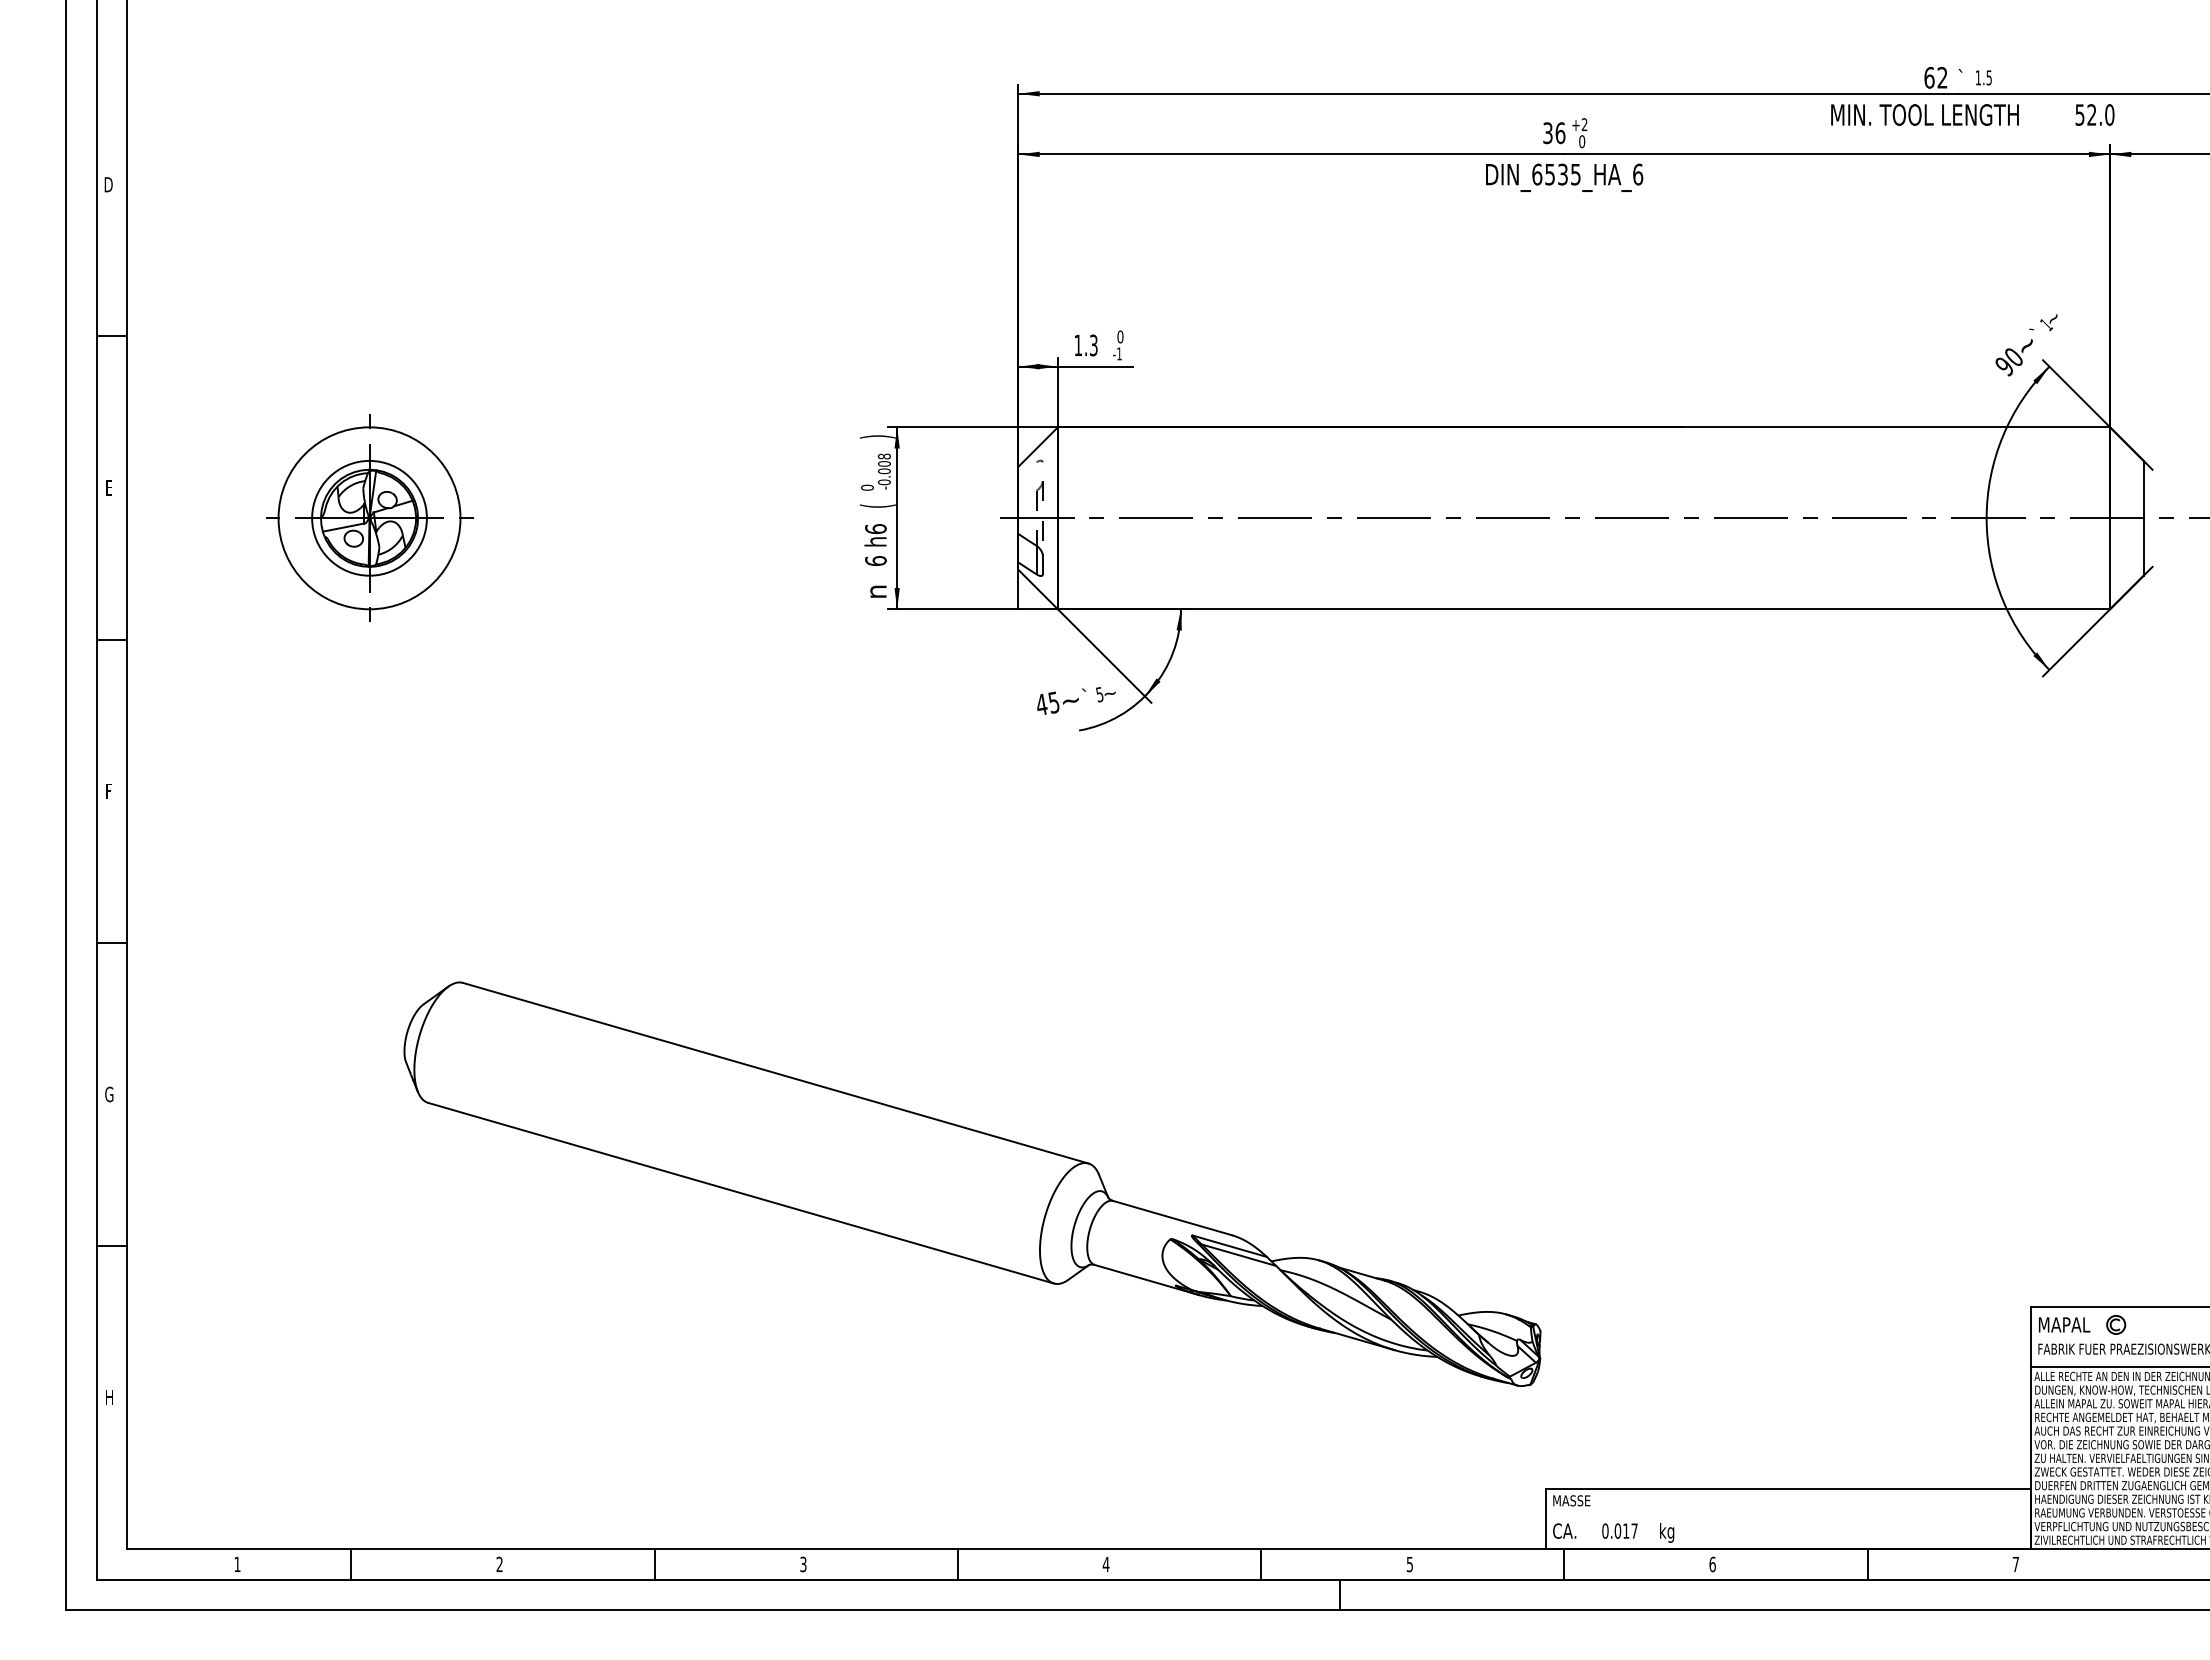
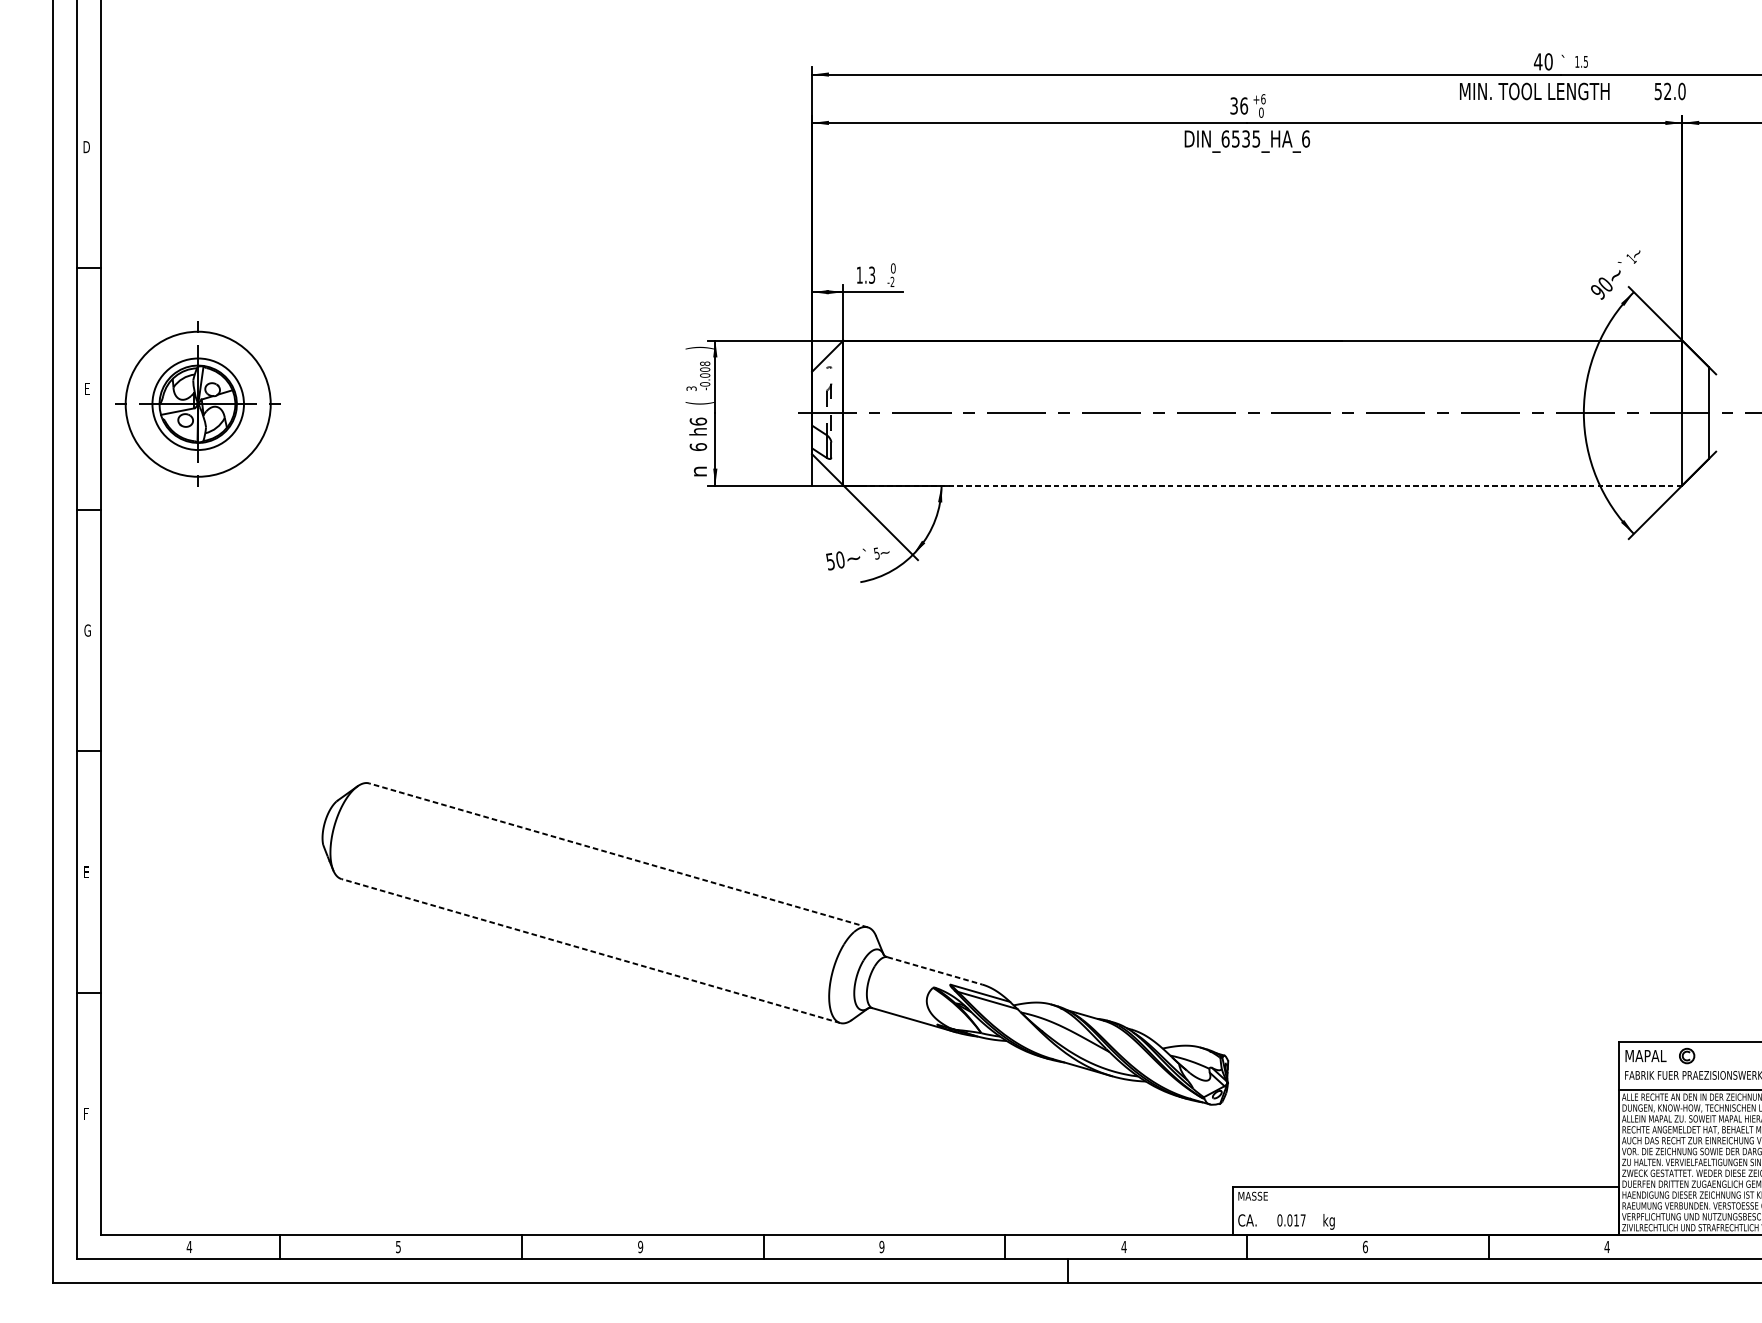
text: (1935, 77) -> (1543, 61), 62 -> 40
text: (1584, 124) -> (1263, 99), +2 -> +6
text: (1119, 353) -> (892, 281), -1 -> -2
text: (867, 487) -> (691, 388), 0 -> 3
part: (369, 517) -> (198, 403), moved
line: (1584, 609) -> (1263, 485), solid -> dashed
text: (1047, 703) -> (835, 560), 45 -> 50
text: (109, 790) -> (87, 630), F -> G
line: (775, 1073) -> (618, 855), solid -> dashed
text: (109, 1094) -> (87, 872), G -> E
line: (741, 1193) -> (591, 951), solid -> dashed
line: (1172, 1218) -> (934, 971), solid -> dashed
text: (109, 1397) -> (87, 1113), H -> F
text: (803, 1563) -> (640, 1246), 3 -> 9
text: (237, 1564) -> (189, 1247), 1 -> 4
text: (499, 1564) -> (398, 1247), 2 -> 5
text: (1105, 1564) -> (881, 1247), 4 -> 9
text: (1409, 1564) -> (1123, 1247), 5 -> 4
text: (2015, 1564) -> (1606, 1247), 7 -> 4

